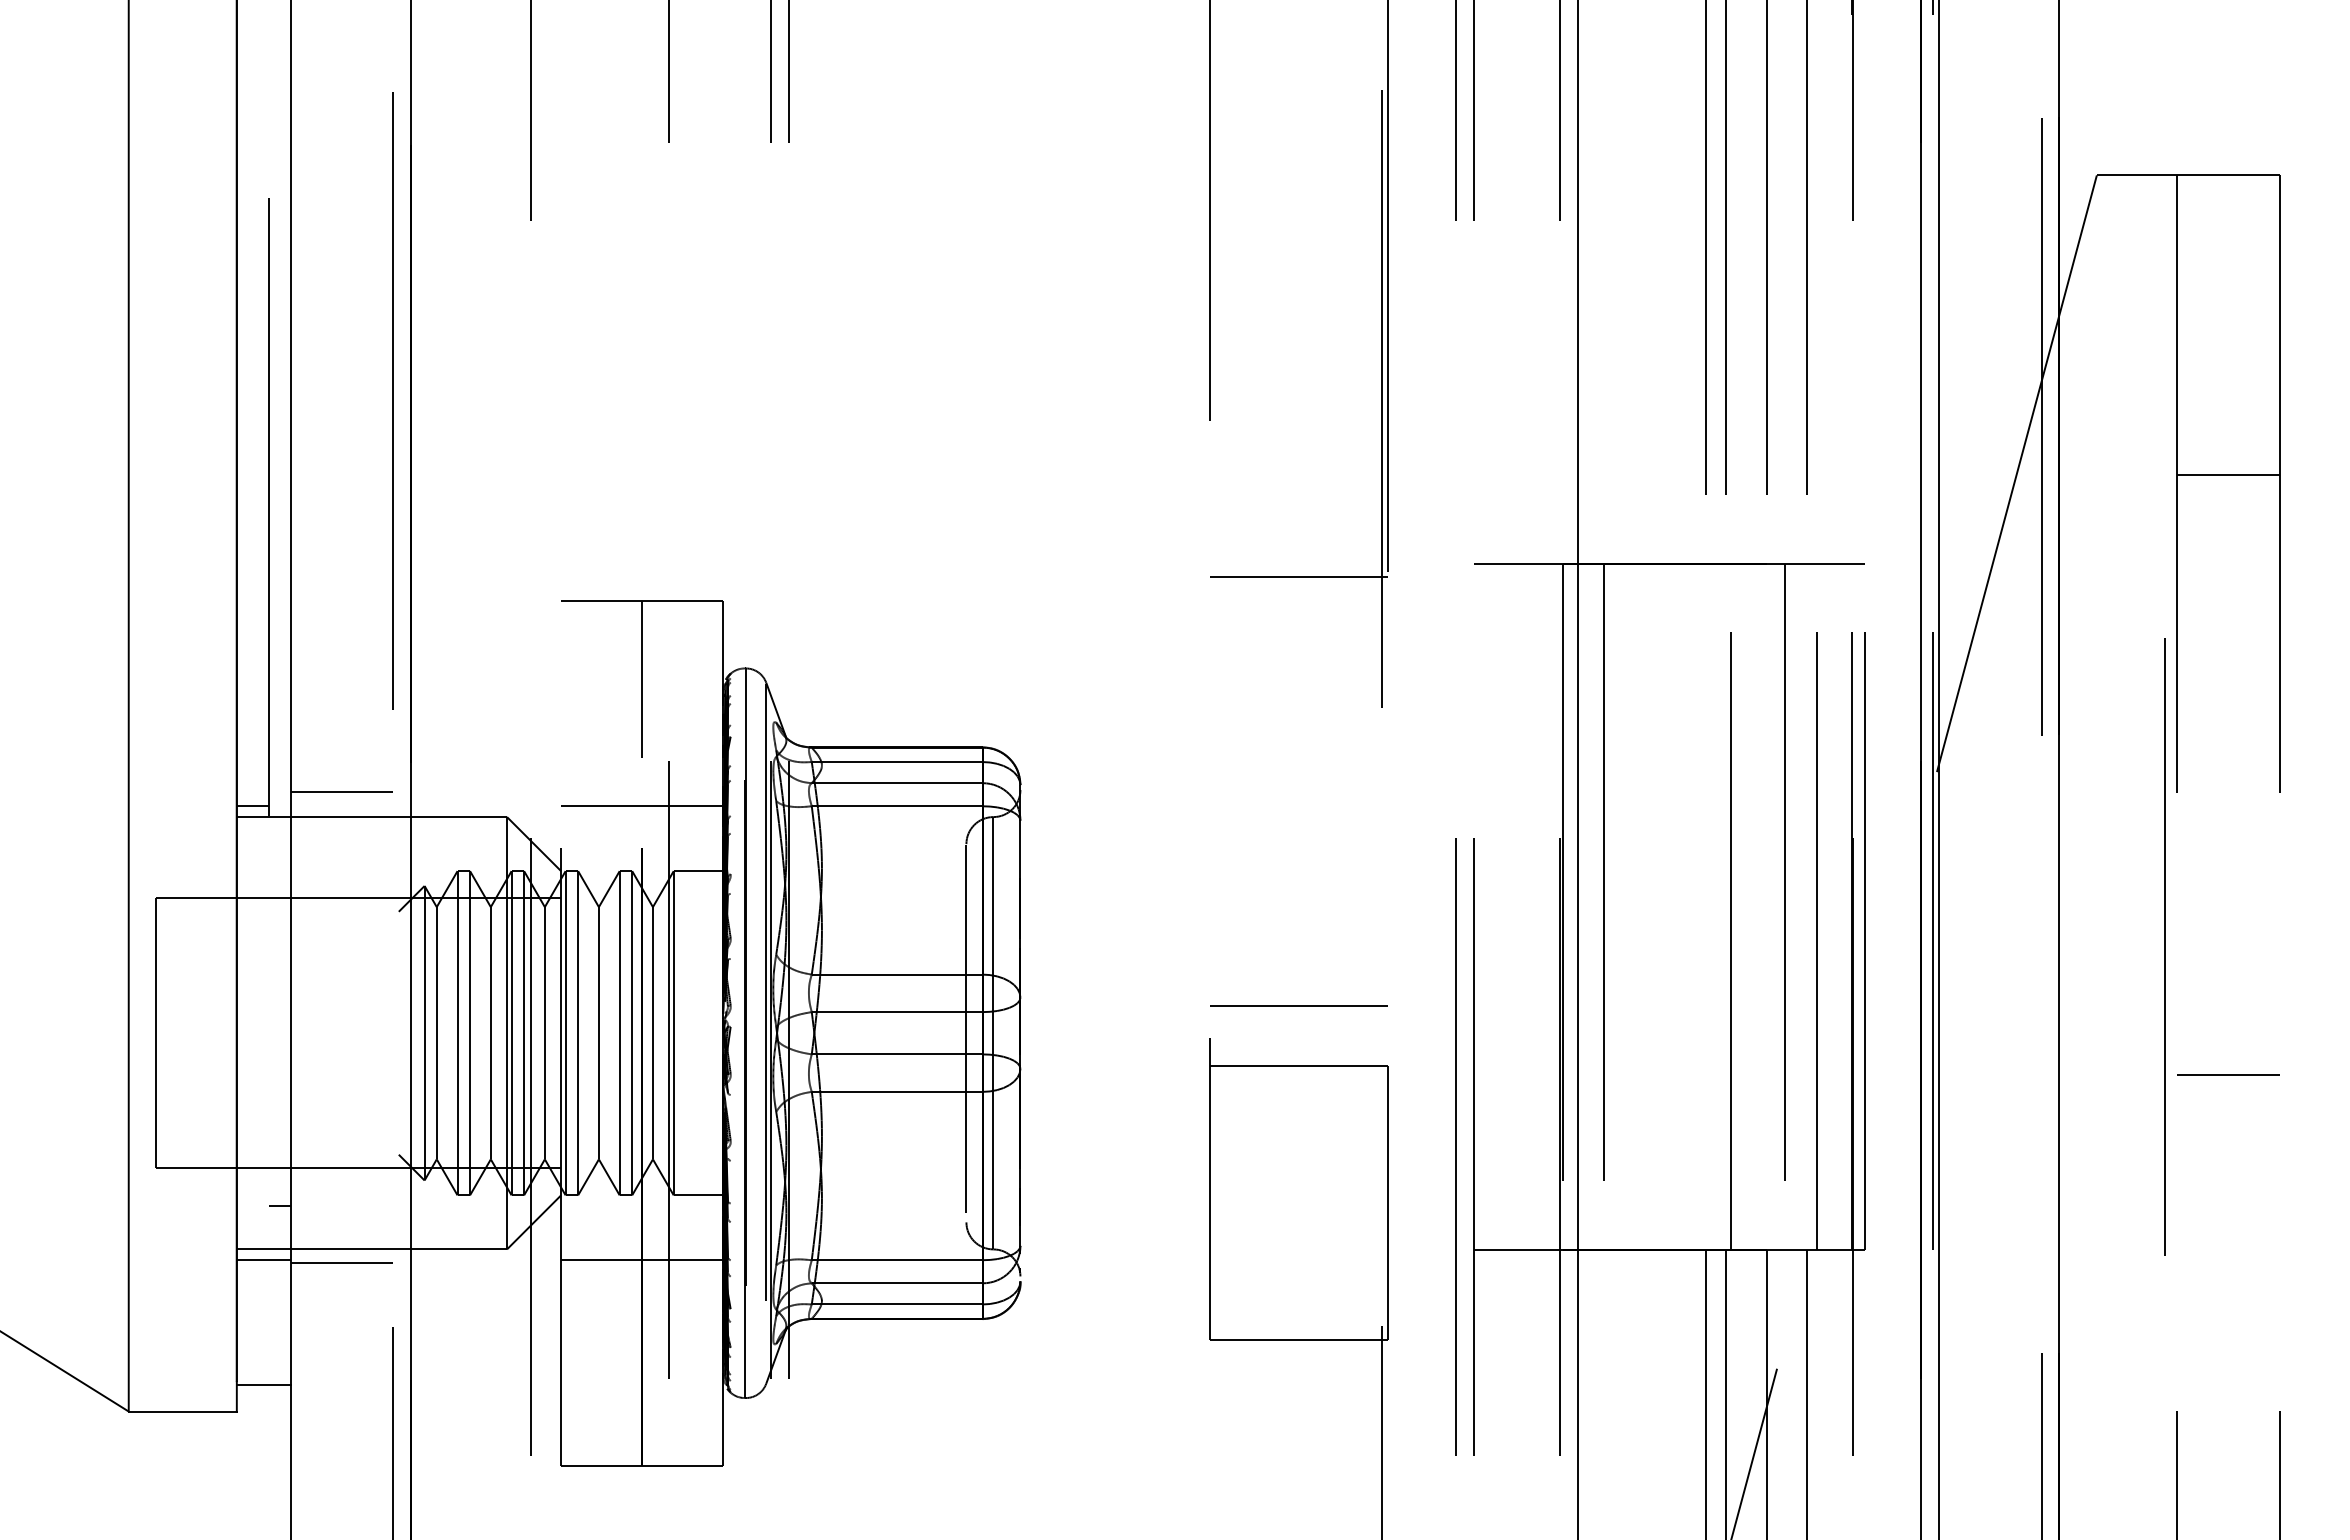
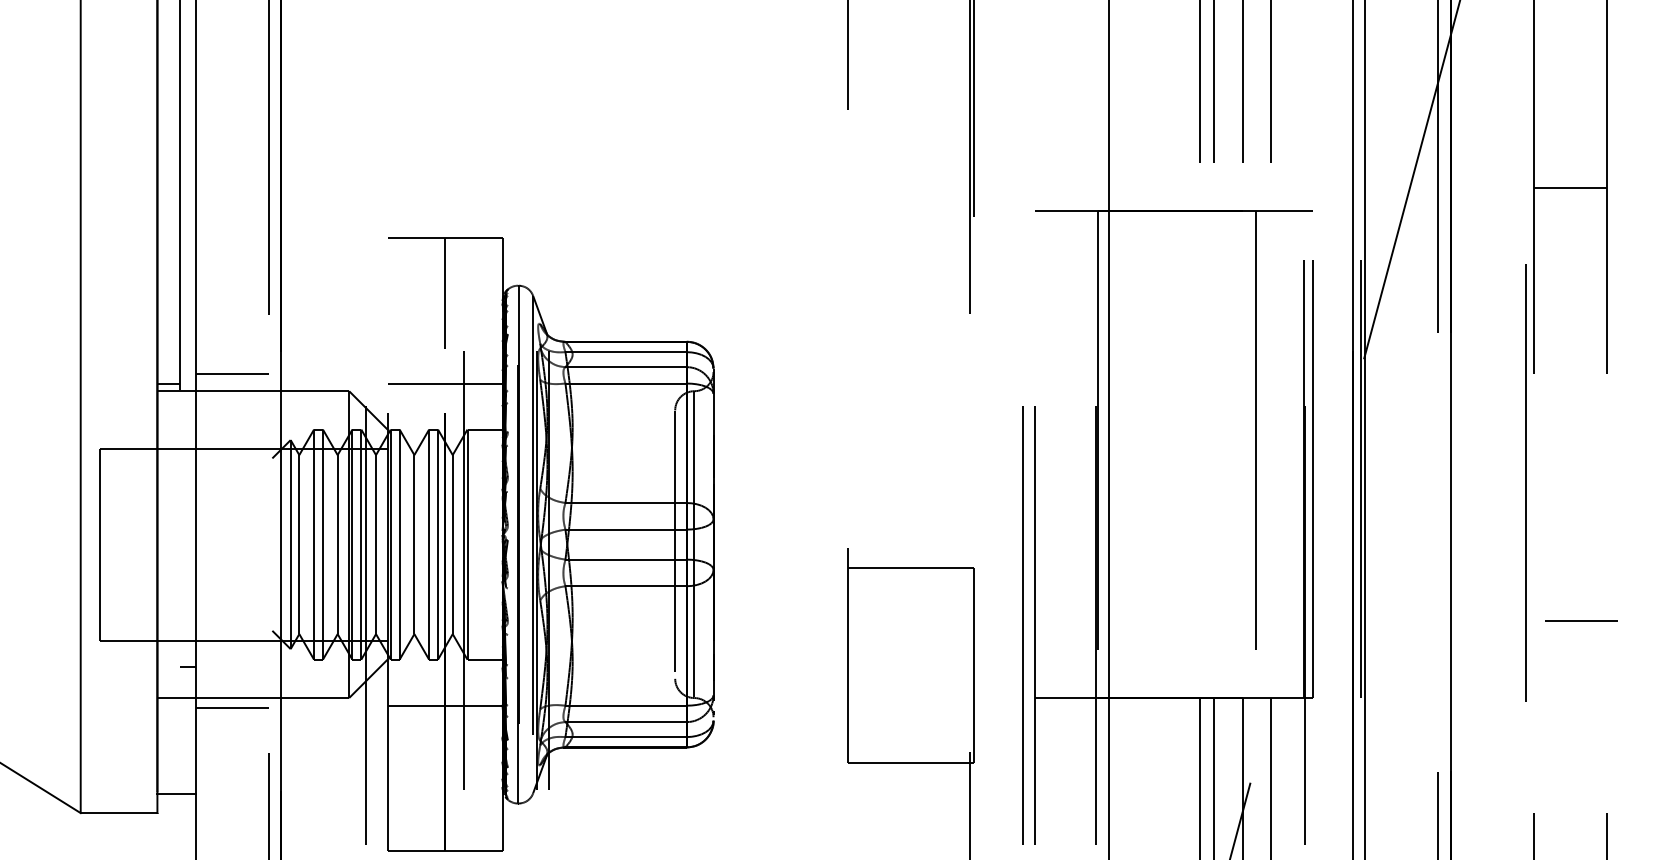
line: (2227, 475) -> (1570, 188), moved
line: (1298, 576) -> (910, 220), removed
line: (1604, 906) -> (1128, 454), removed
line: (1731, 906) -> (1218, 454), removed
line: (1816, 906) -> (1278, 454), removed
line: (1298, 1005) -> (910, 524), removed
line: (2228, 1074) -> (1581, 620), moved
line: (263, 1260) -> (176, 705), removed

